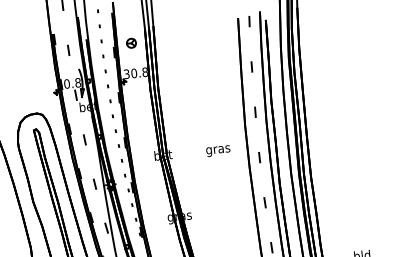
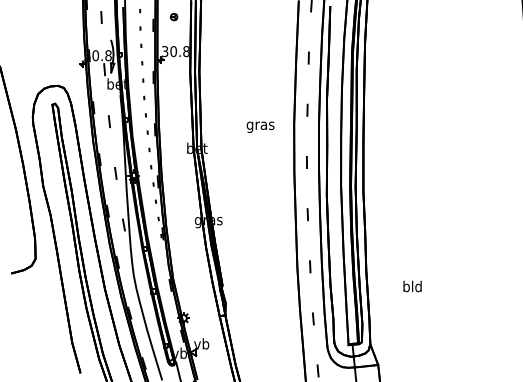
part: (131, 43) -> (173, 17), size x0.62
text: (218, 150) -> (260, 126), moved

